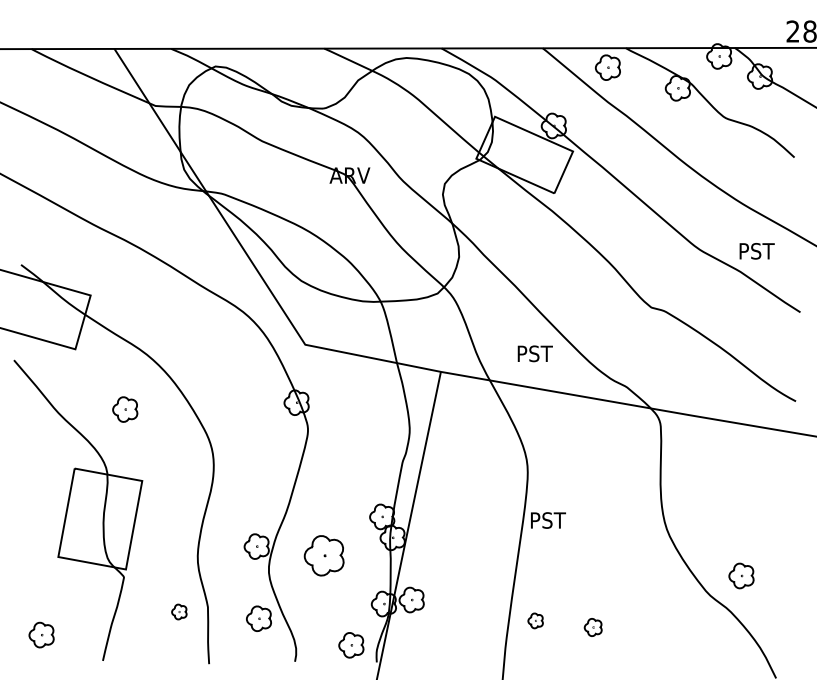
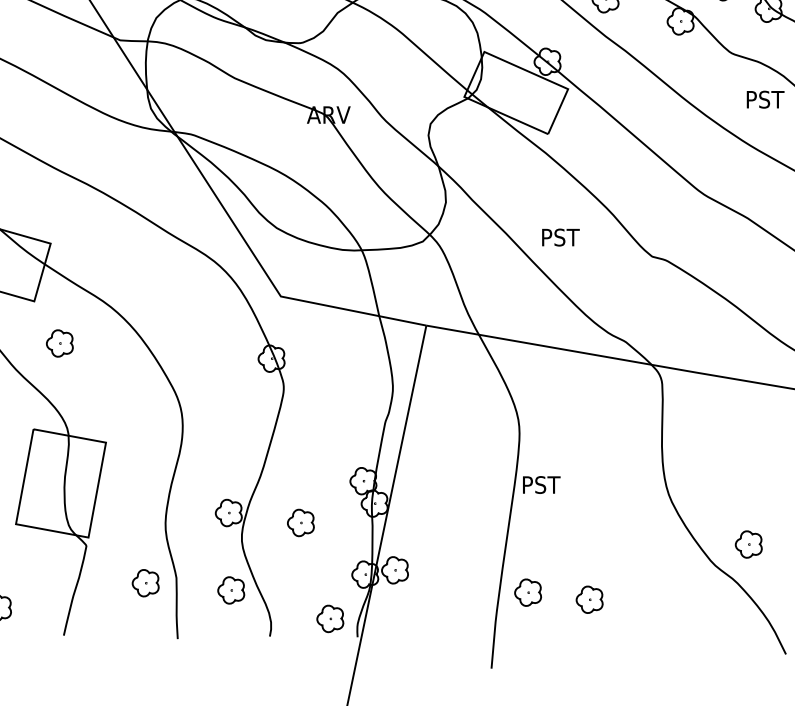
text: (756, 251) -> (764, 99), moved
text: (534, 353) -> (560, 237), moved
part: (125, 409) -> (60, 343), moved
part: (323, 555) -> (300, 522), size x0.62
part: (179, 611) -> (145, 582), size x1.67
part: (535, 620) -> (527, 592), size x1.67
part: (593, 627) -> (590, 599), size x1.43

